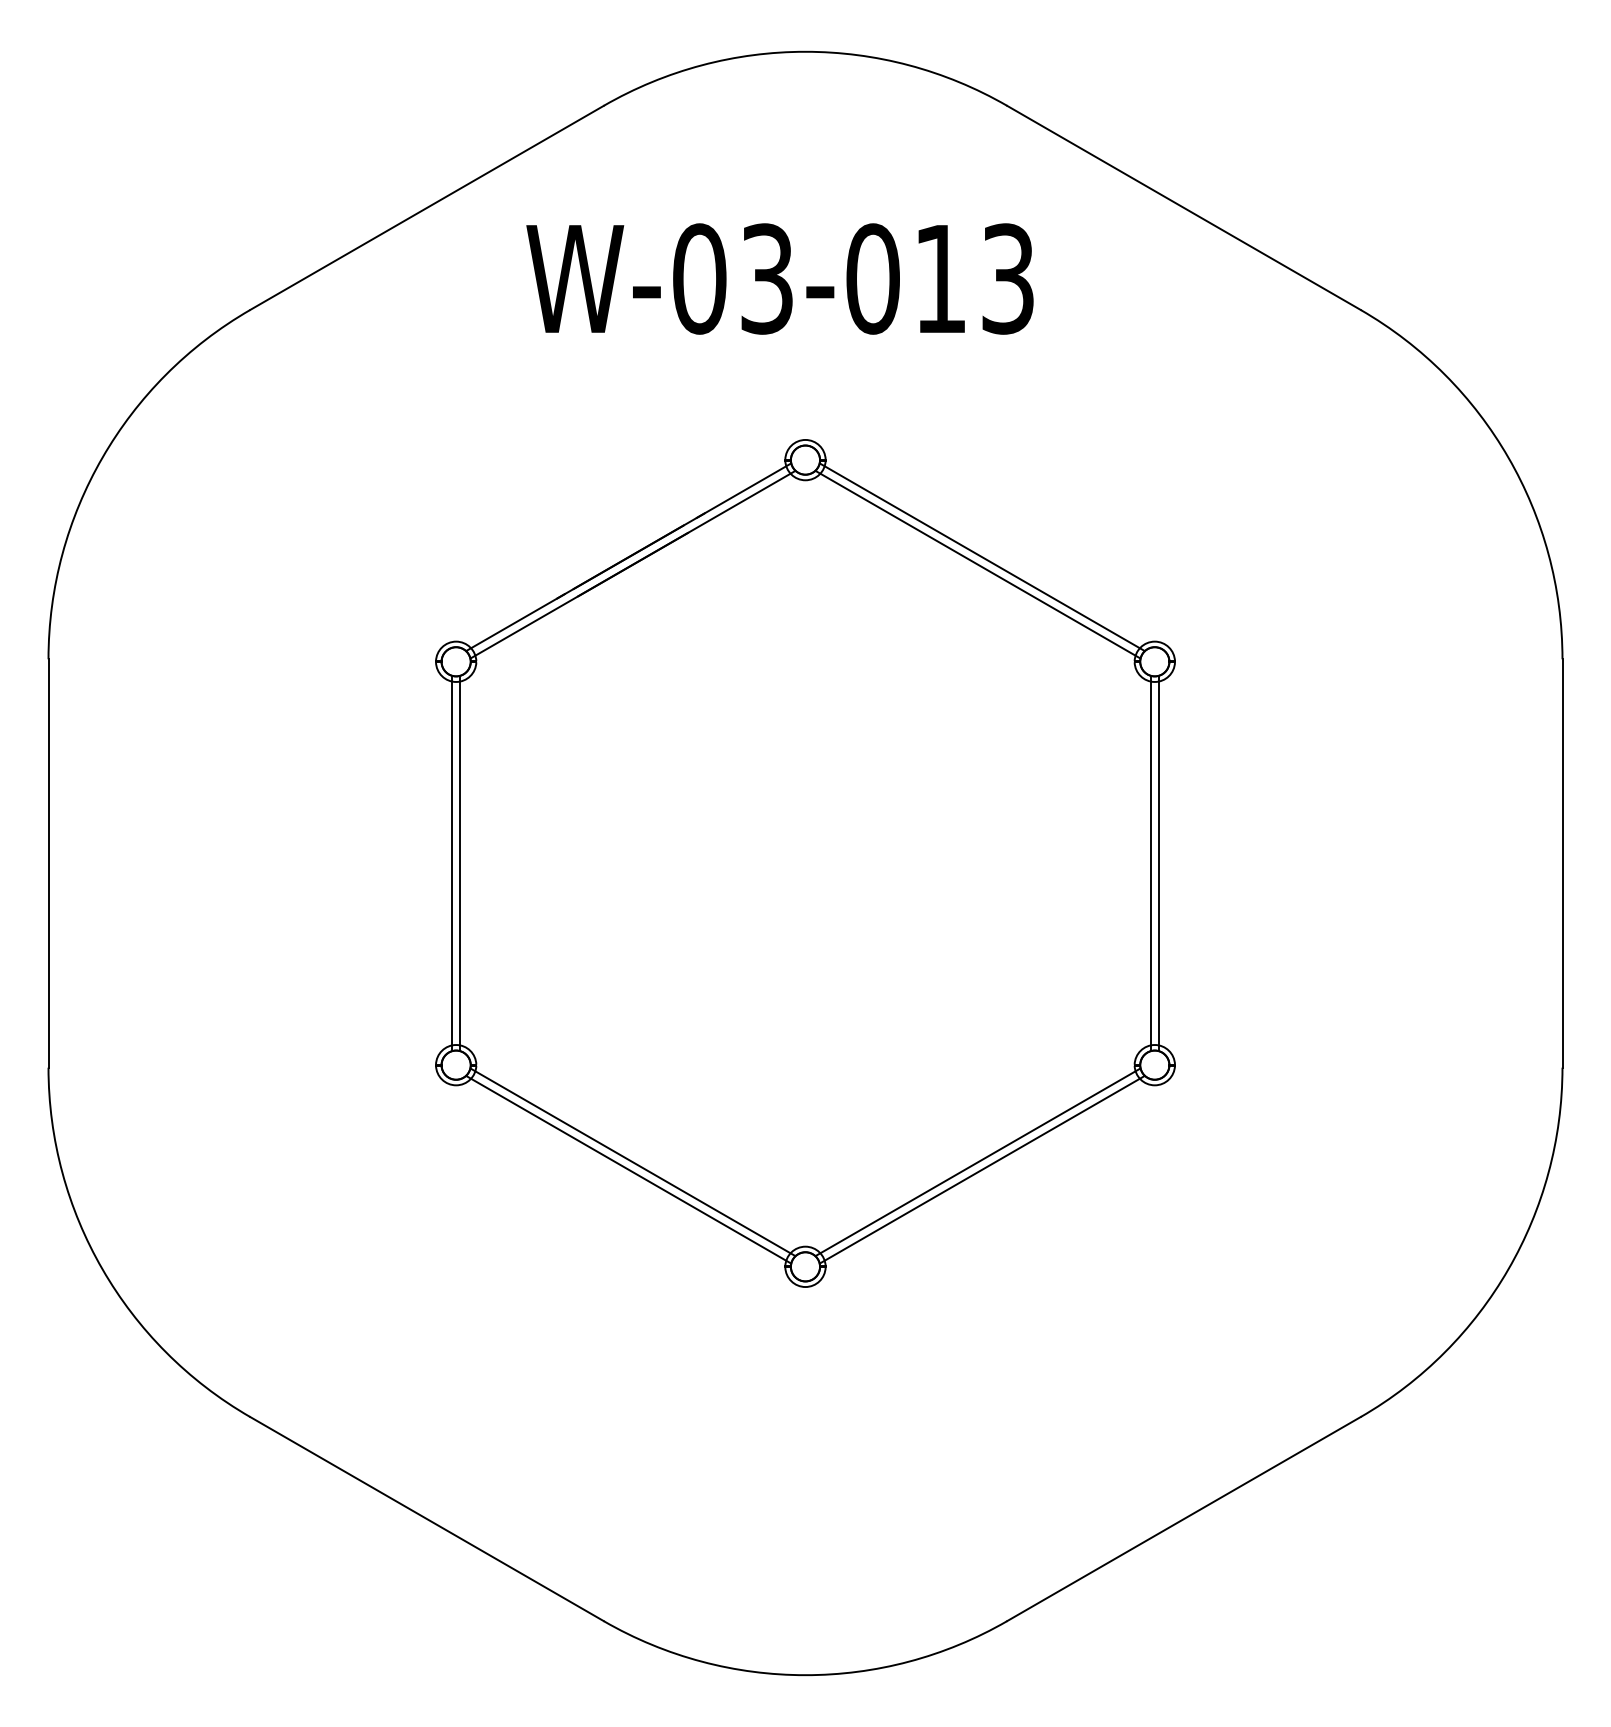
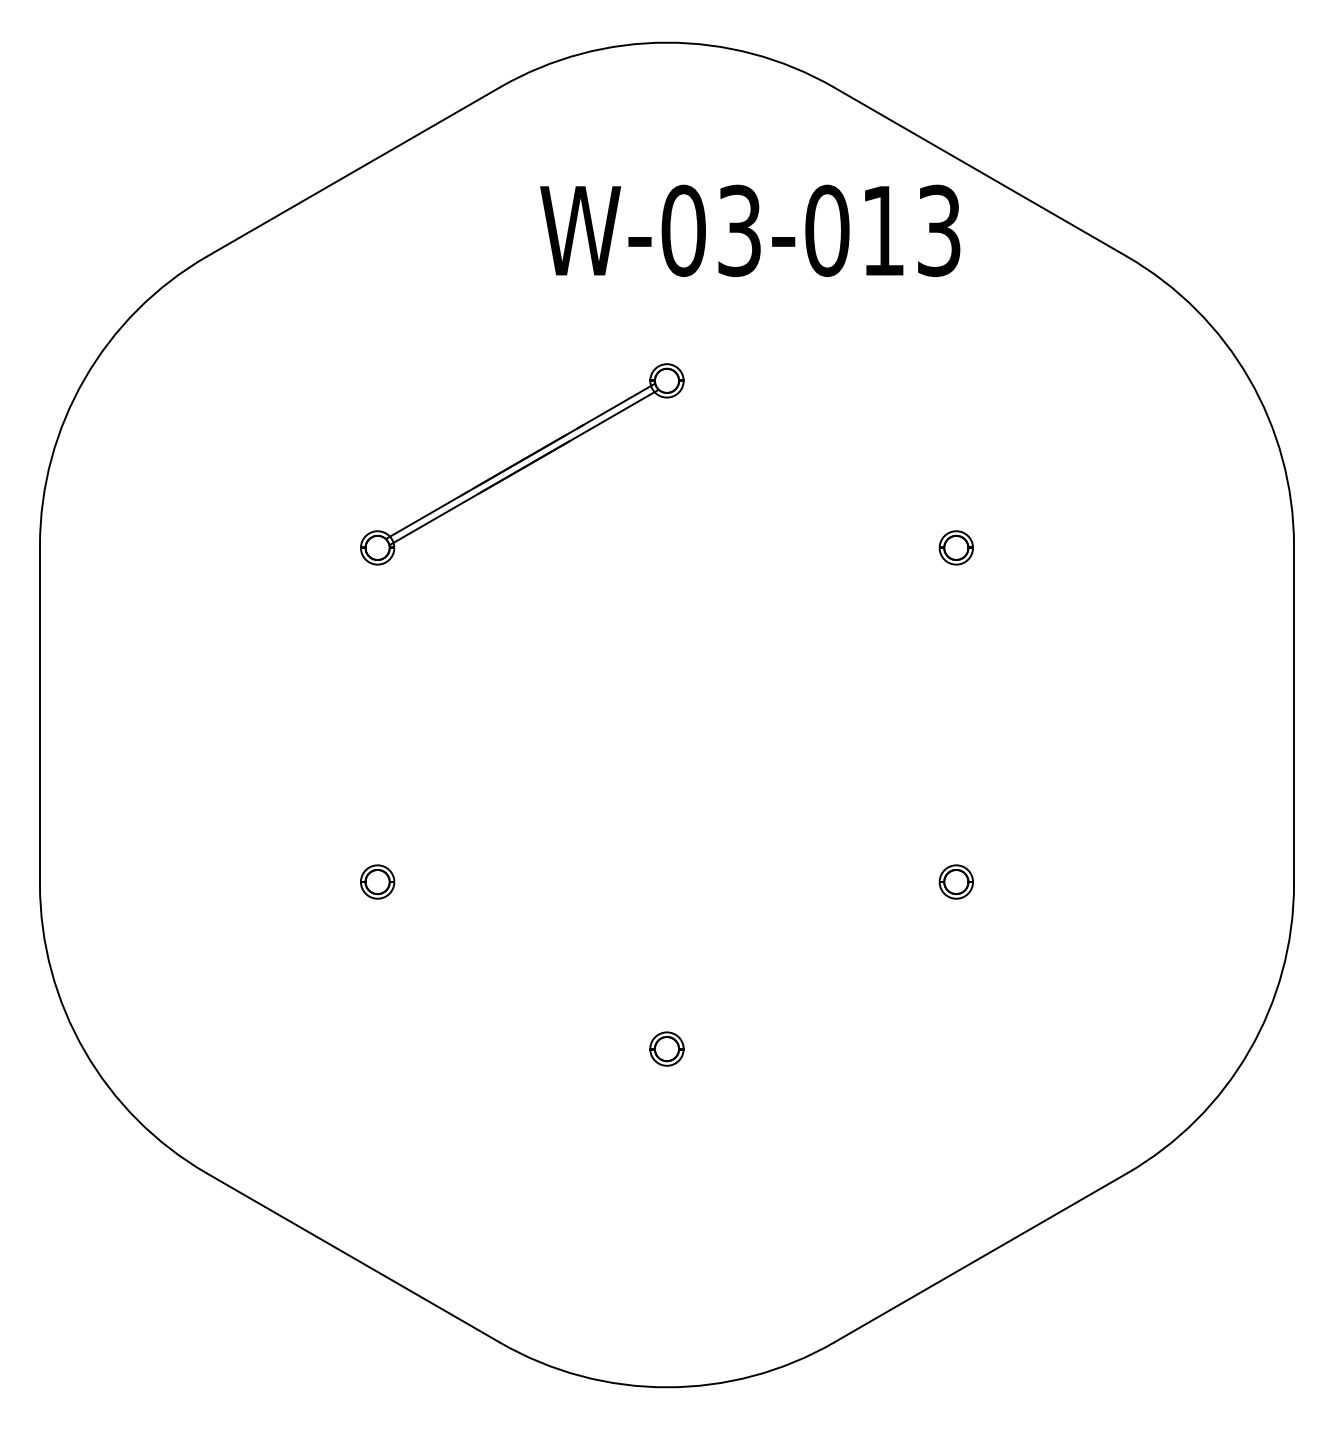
text: (779, 278) -> (749, 230), moved
line: (982, 556) -> (813, 460), removed
line: (977, 564) -> (809, 467), removed
line: (451, 863) -> (373, 715), removed
line: (460, 863) -> (381, 715), removed
line: (1150, 863) -> (952, 715), removed
line: (1159, 863) -> (960, 715), removed
line: (632, 1161) -> (523, 961), removed
line: (977, 1161) -> (809, 961), removed
line: (628, 1169) -> (520, 968), removed
line: (982, 1169) -> (813, 968), removed

